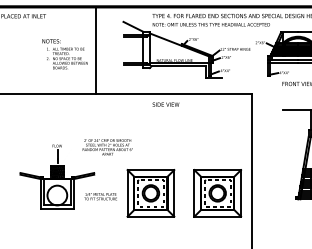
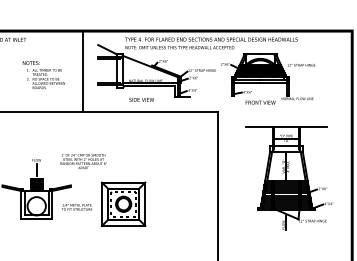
line: (95, 50) -> (82, 71), moved
text: (165, 104) -> (141, 99), moved
part: (217, 192) -> (185, 203), removed

